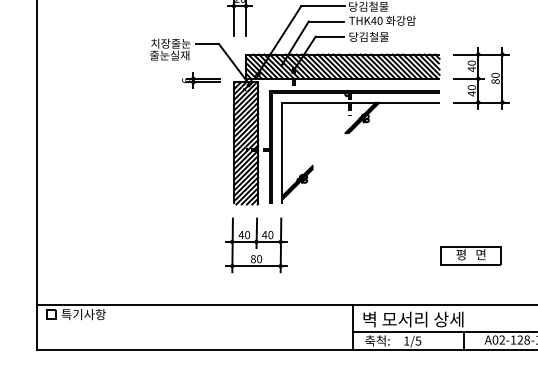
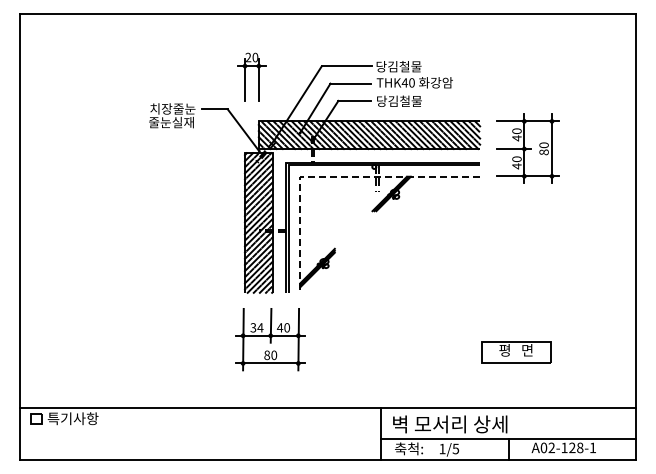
part: (201, 79) -> (207, 150), removed
line: (309, 102) -> (331, 176), solid -> dashed
text: (244, 234) -> (256, 327), 40 -> 34

